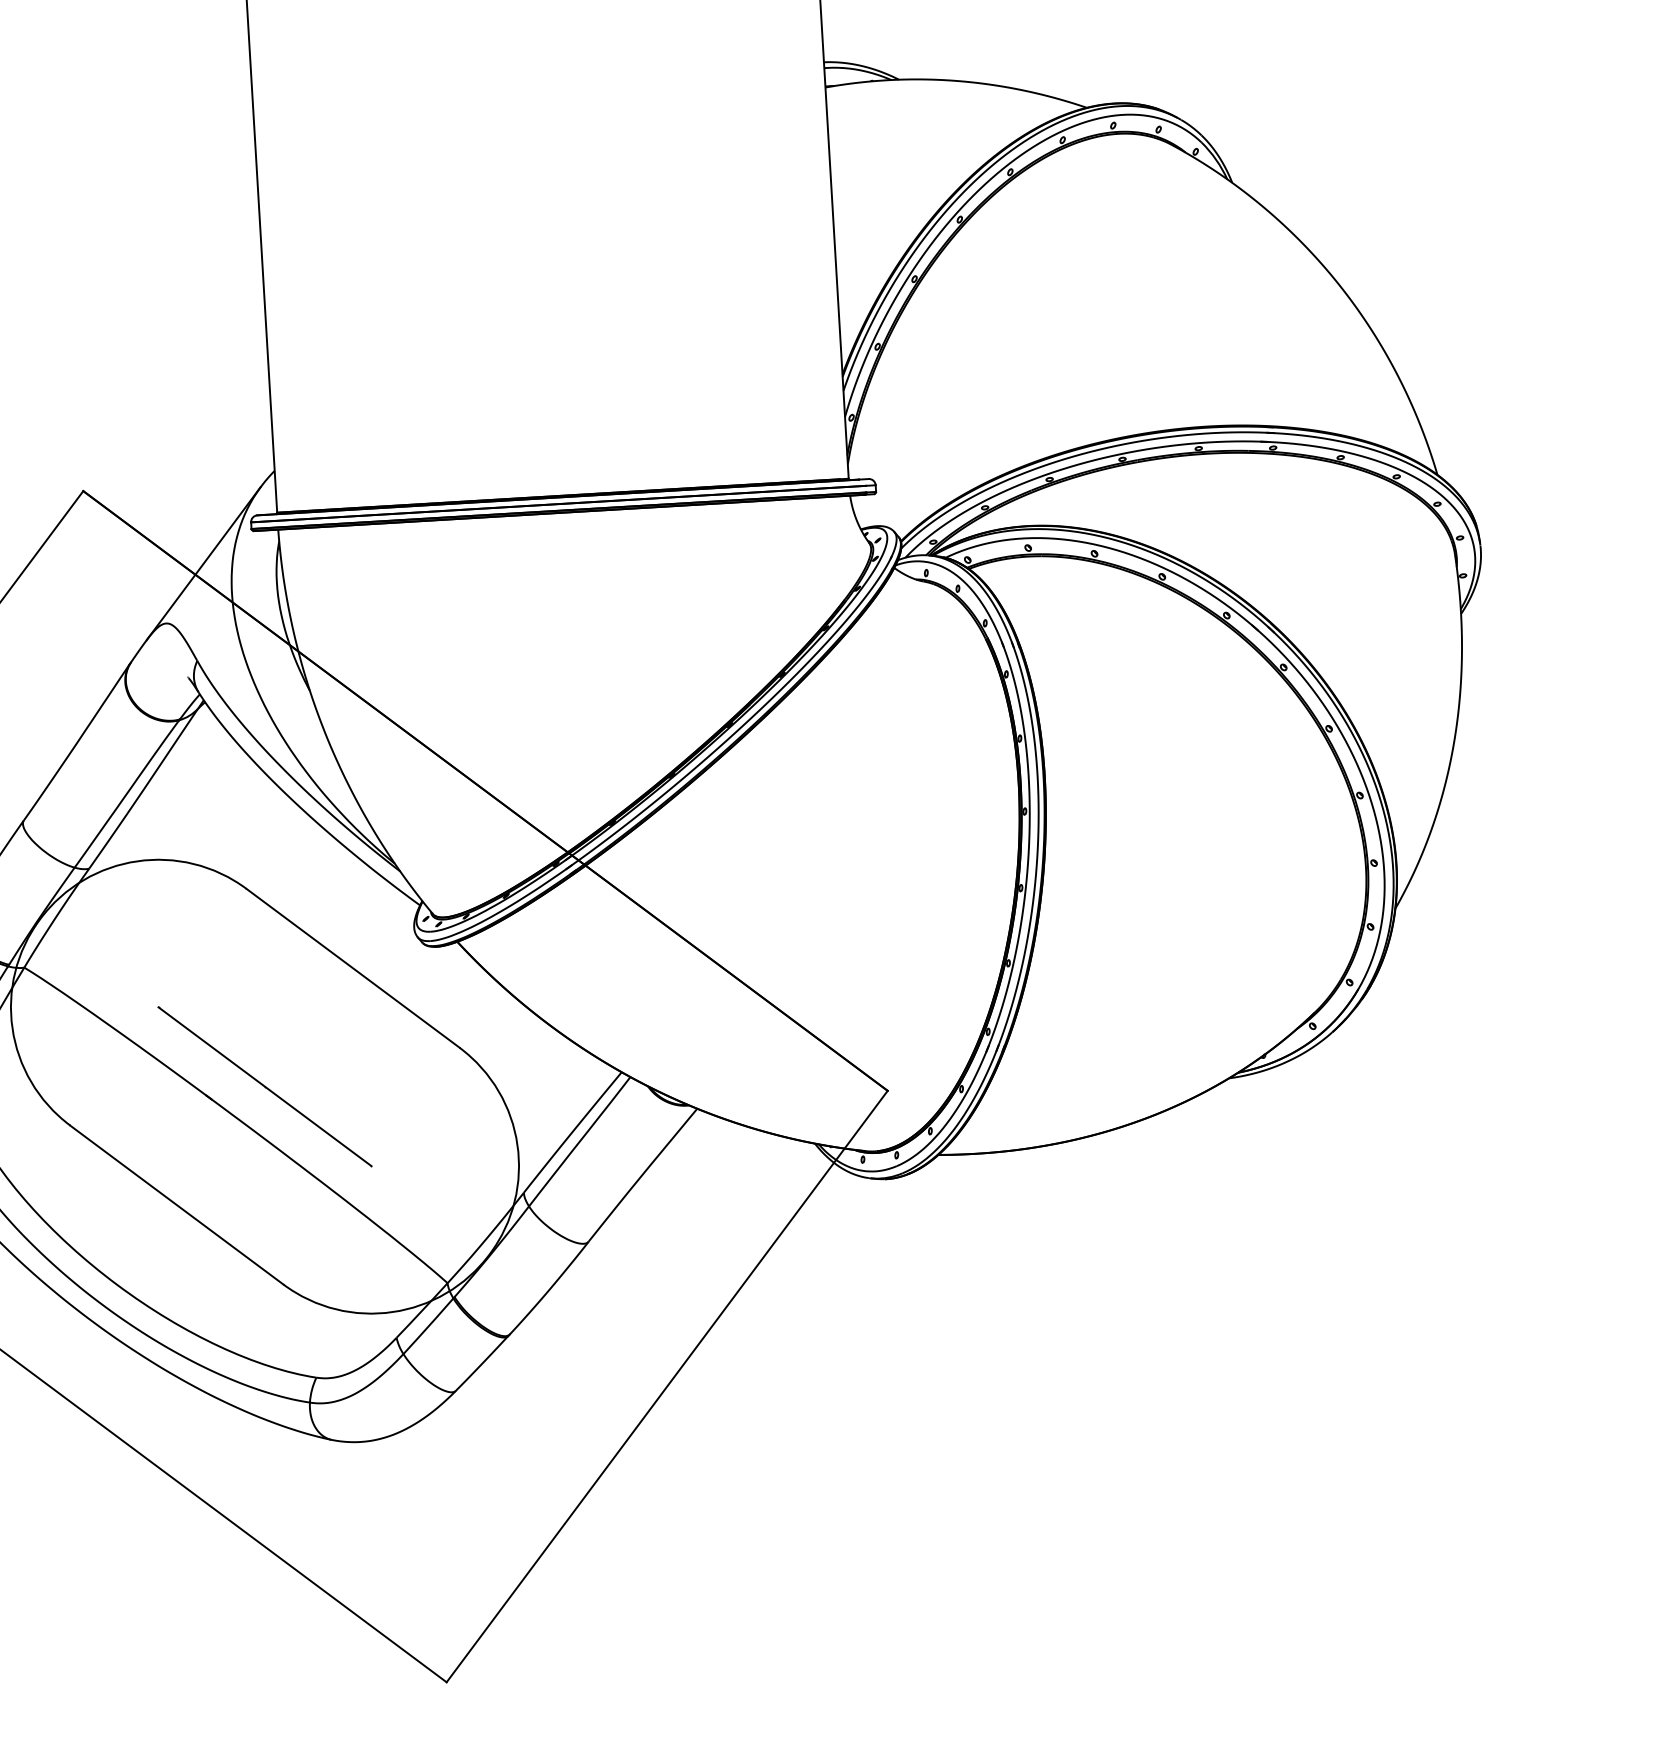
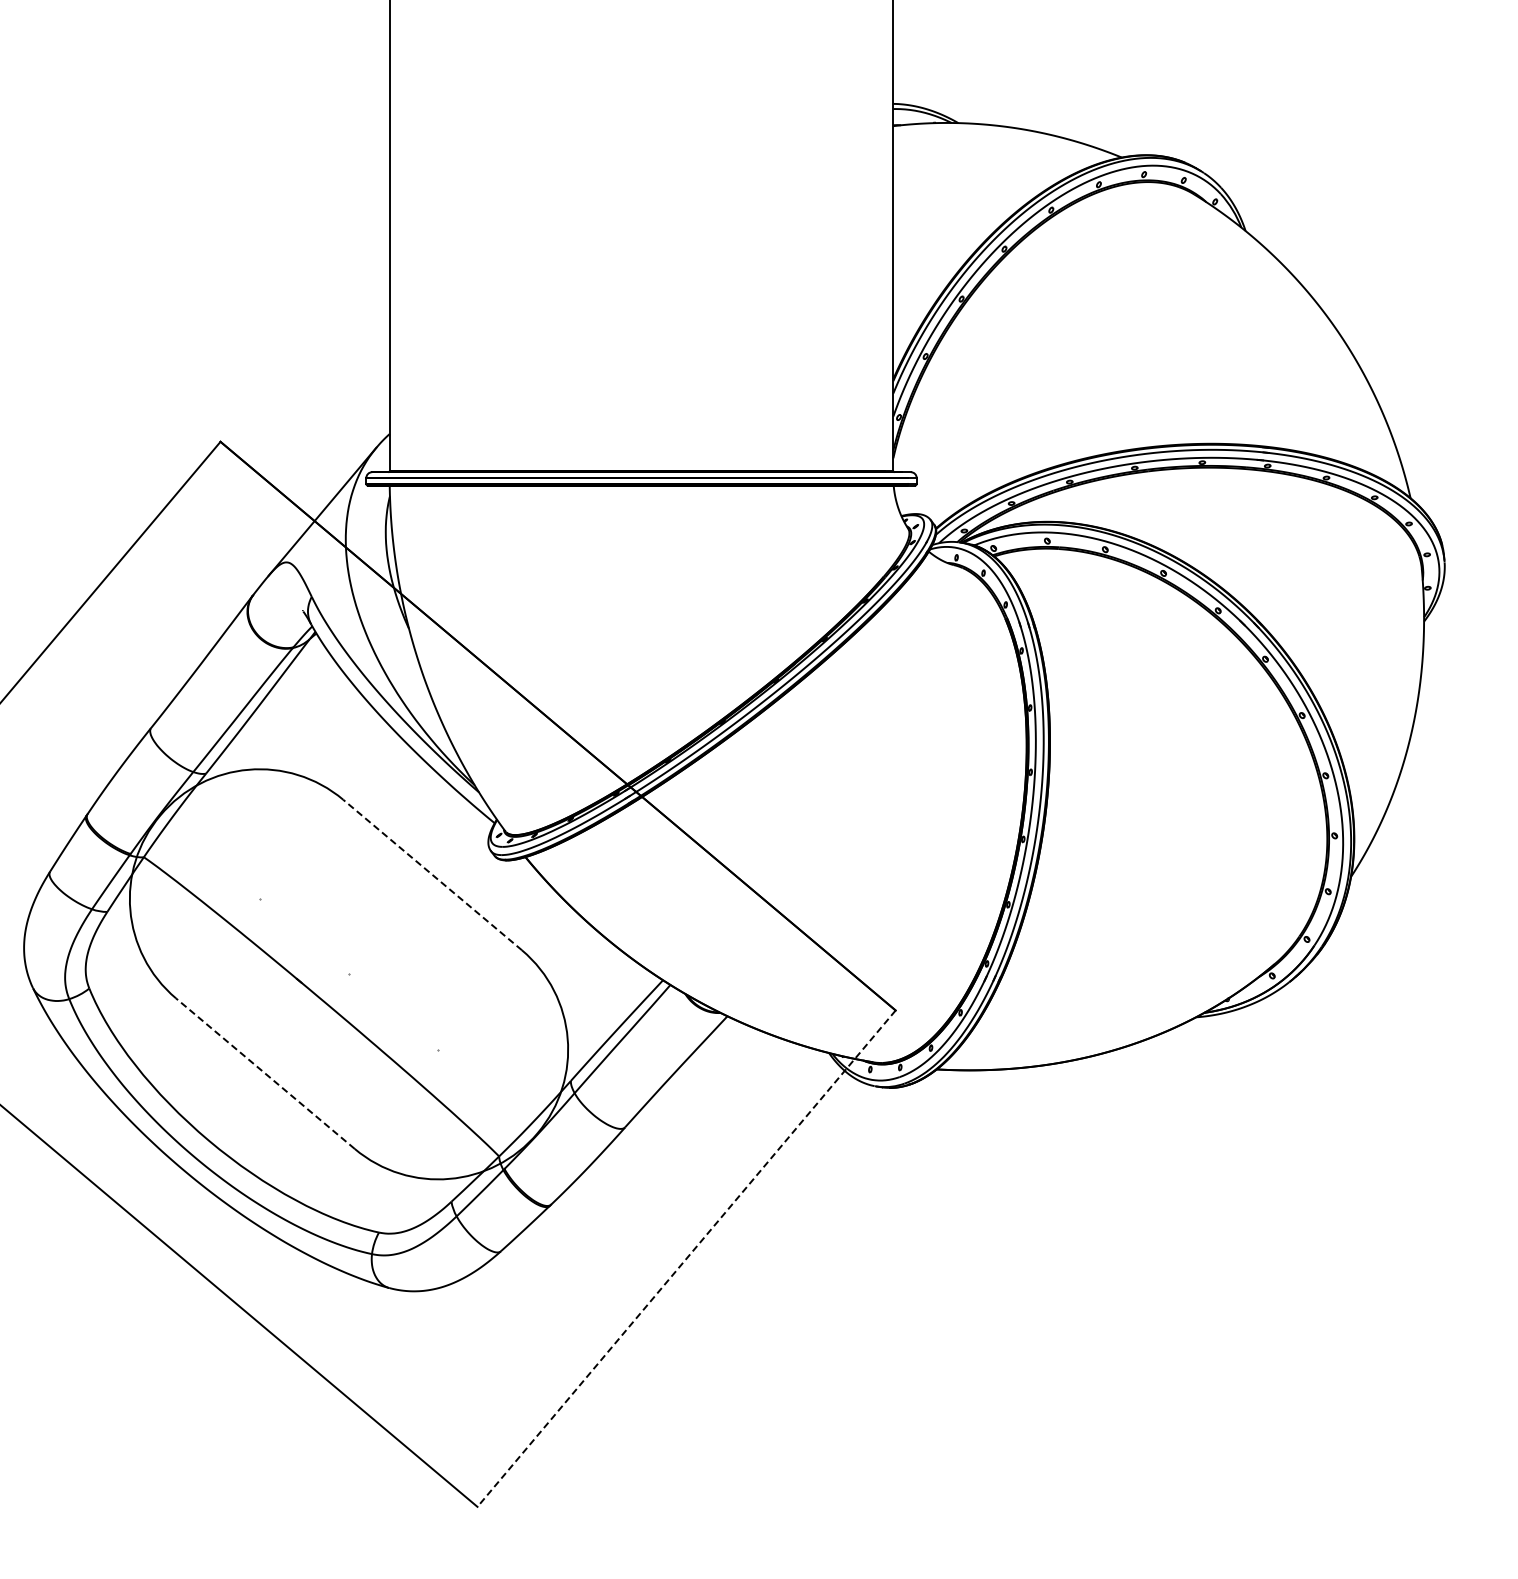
line: (353, 968) -> (432, 875), solid -> dashed
line: (264, 1086) -> (348, 974), removed
line: (176, 1204) -> (265, 1073), solid -> dashed
line: (667, 1386) -> (686, 1258), solid -> dashed

